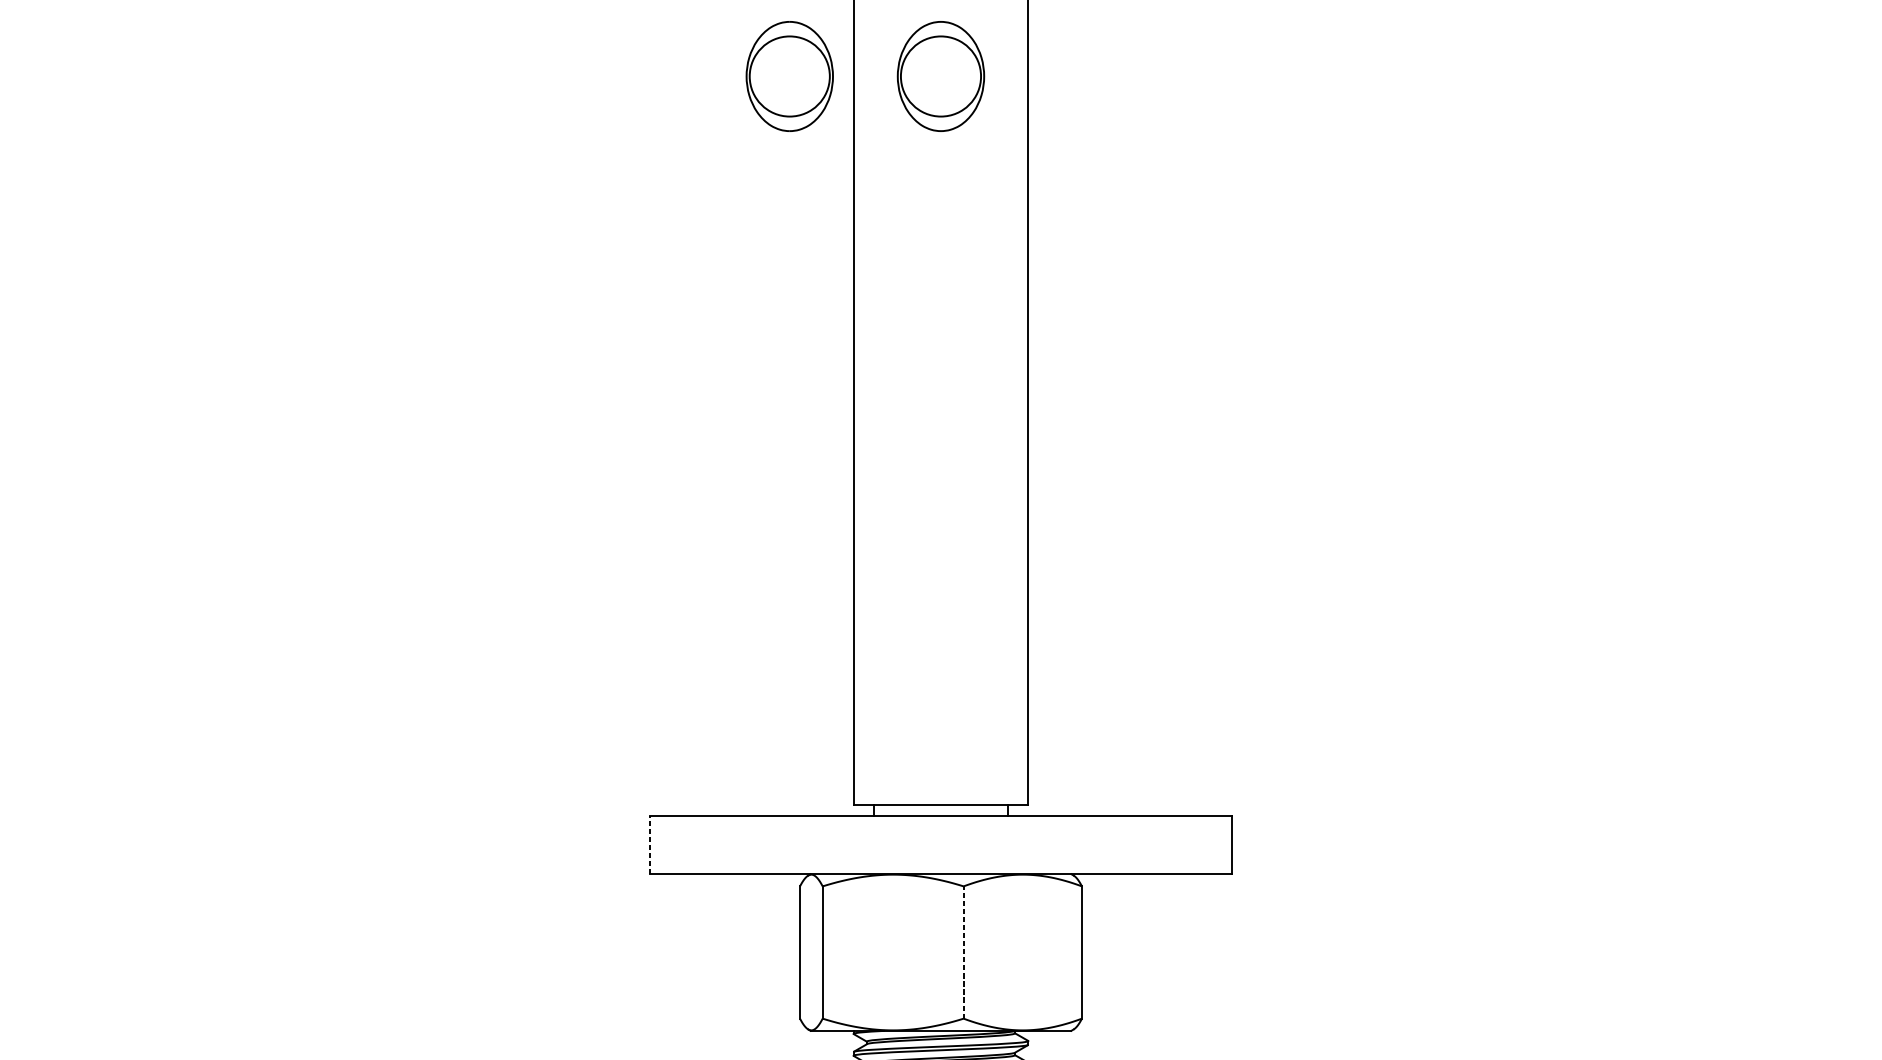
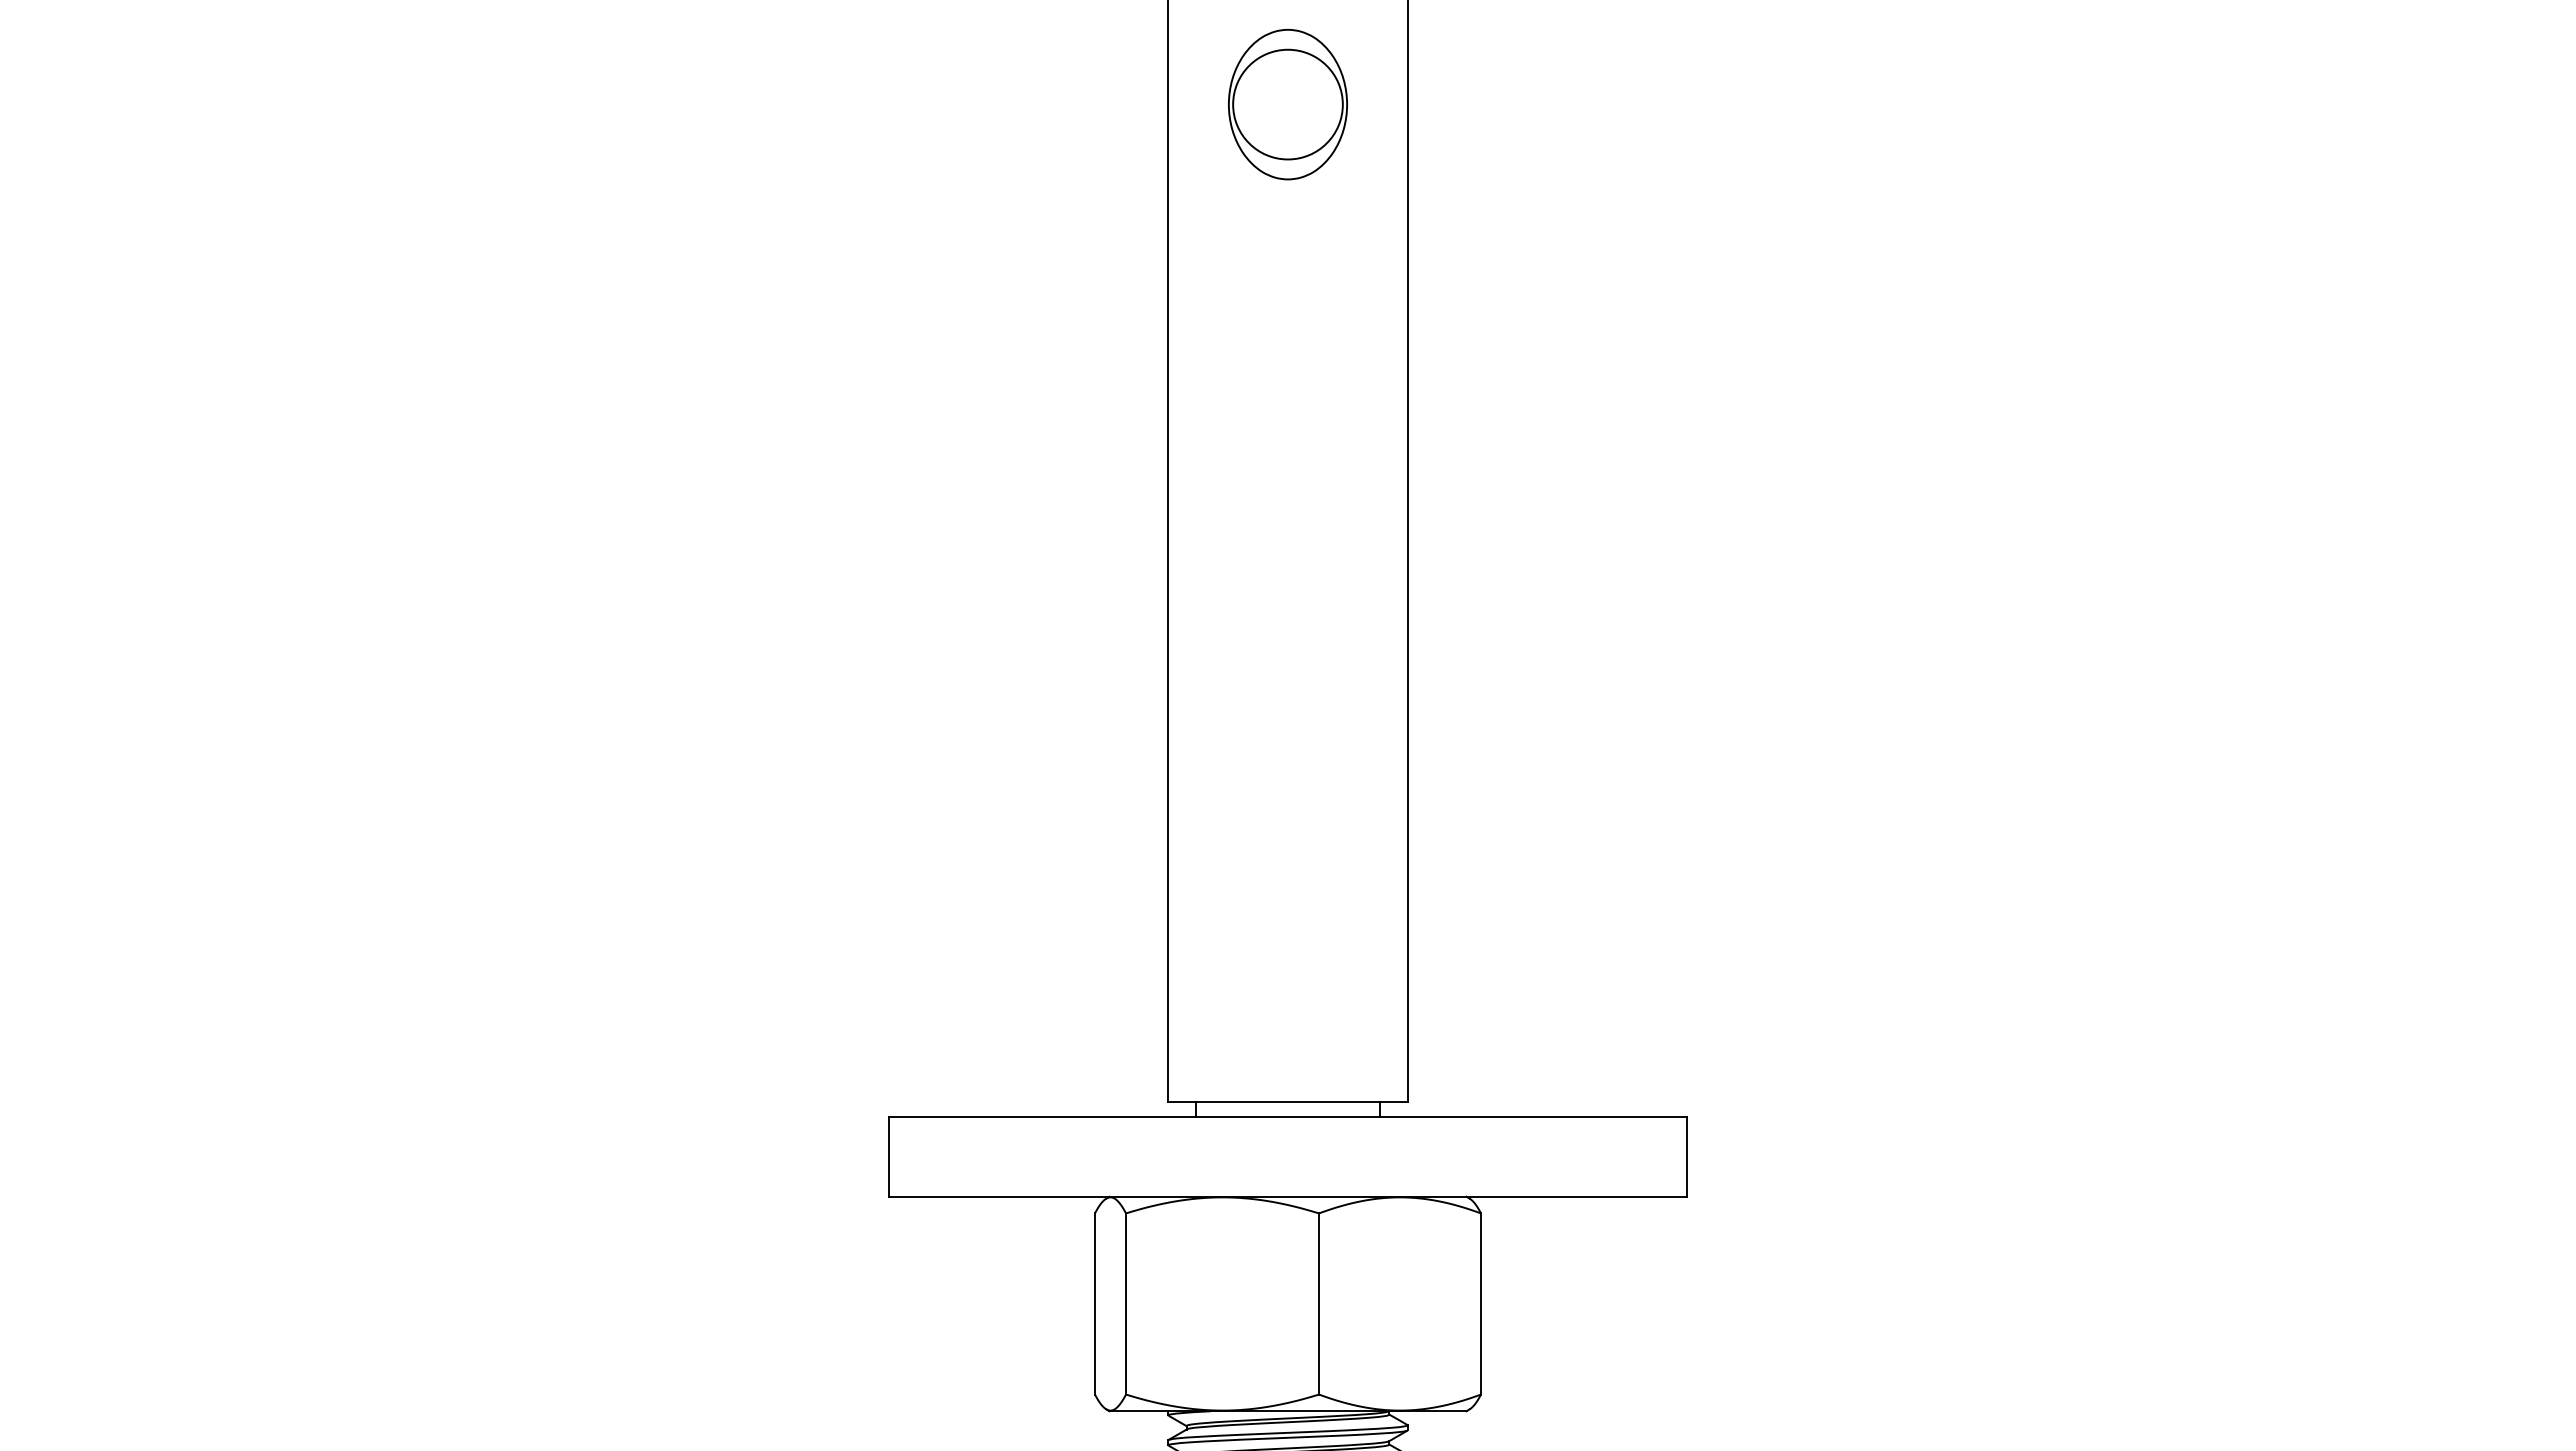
part: (789, 76) -> (1080, 104), removed
line: (649, 844) -> (889, 1156), dashed -> solid
line: (964, 952) -> (1319, 1303), dashed -> solid

